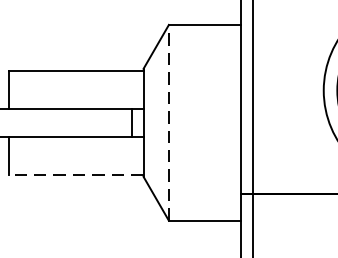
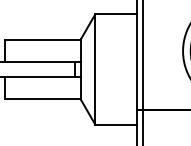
line: (169, 122) -> (95, 69), dashed -> solid
line: (75, 174) -> (42, 98), dashed -> solid

